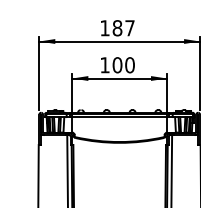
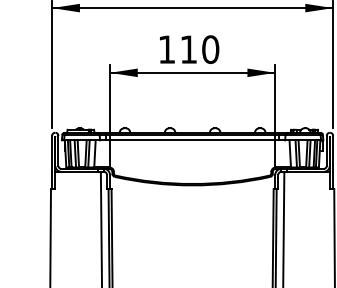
text: (117, 65) -> (188, 50), 100 -> 110

